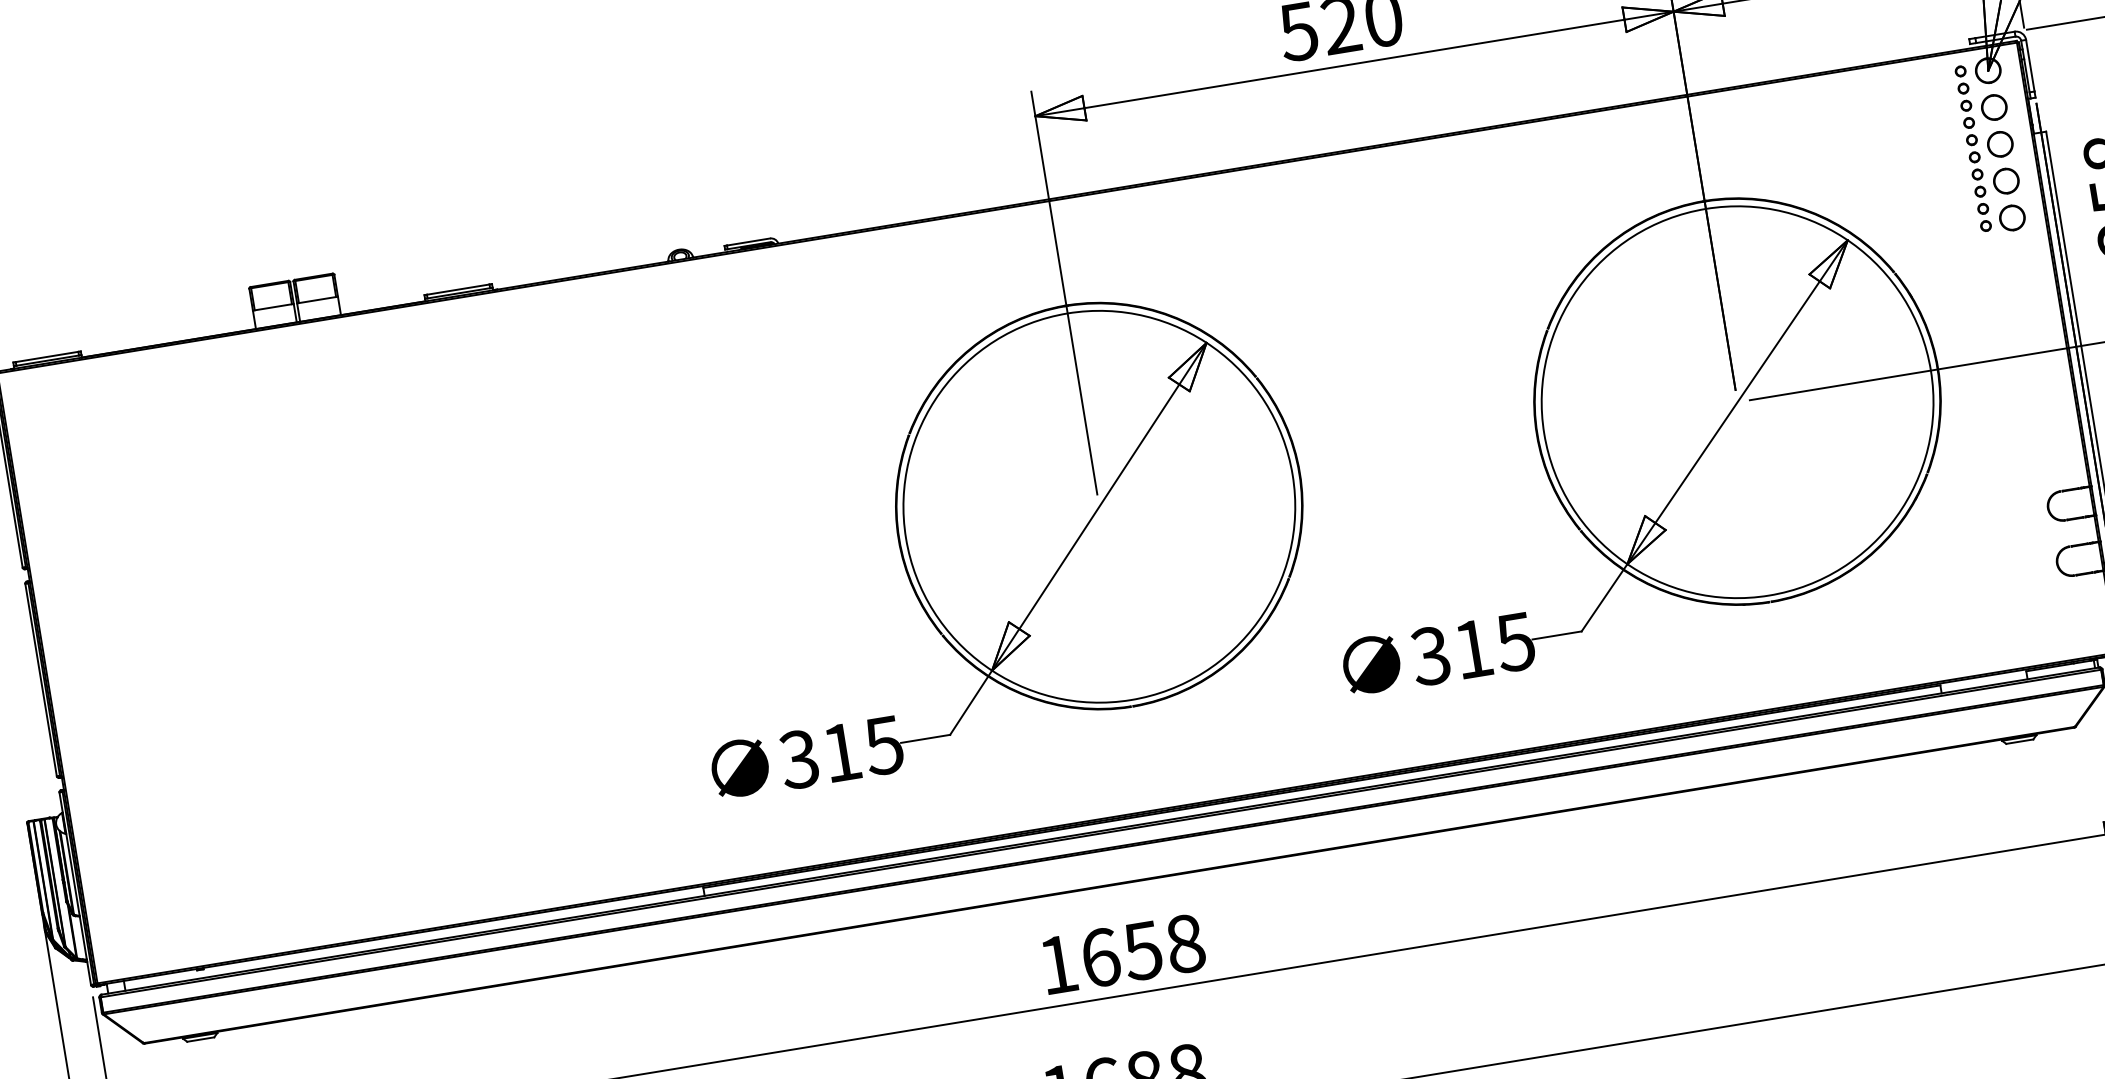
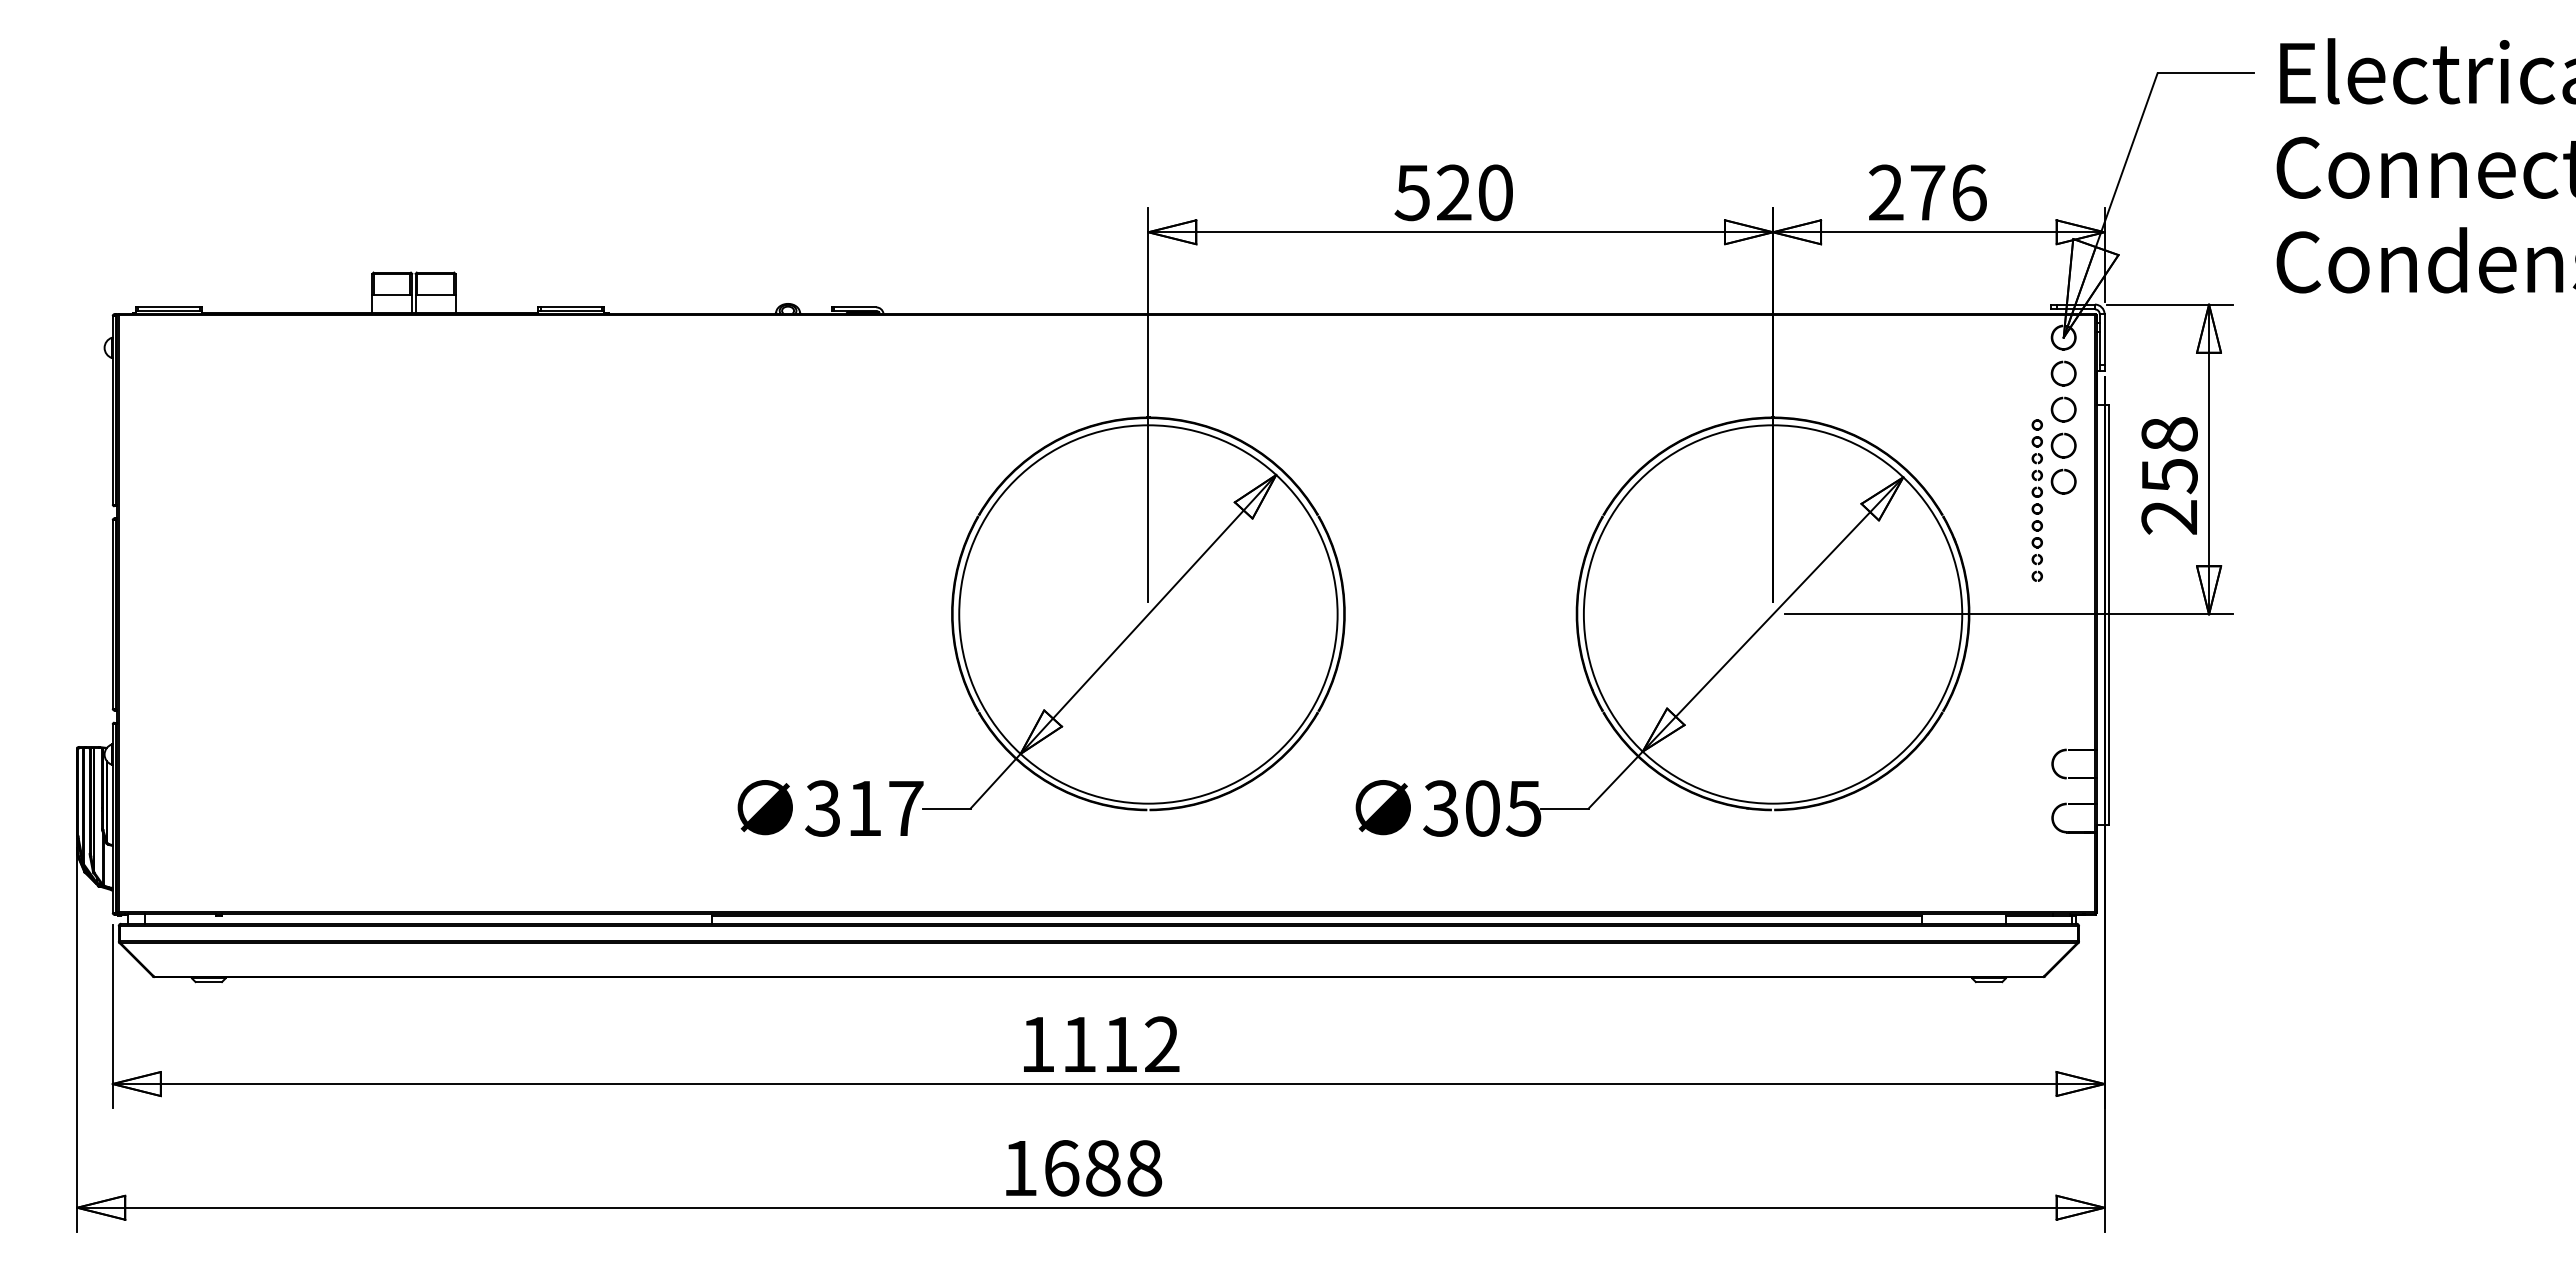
part: (1972, 148) -> (2036, 500), moved
text: (1473, 649) -> (1482, 808), 315 -> 305
text: (883, 745) -> (905, 808), 315 -> 317
text: (1143, 950) -> (1121, 1044), 1658 -> 1112

